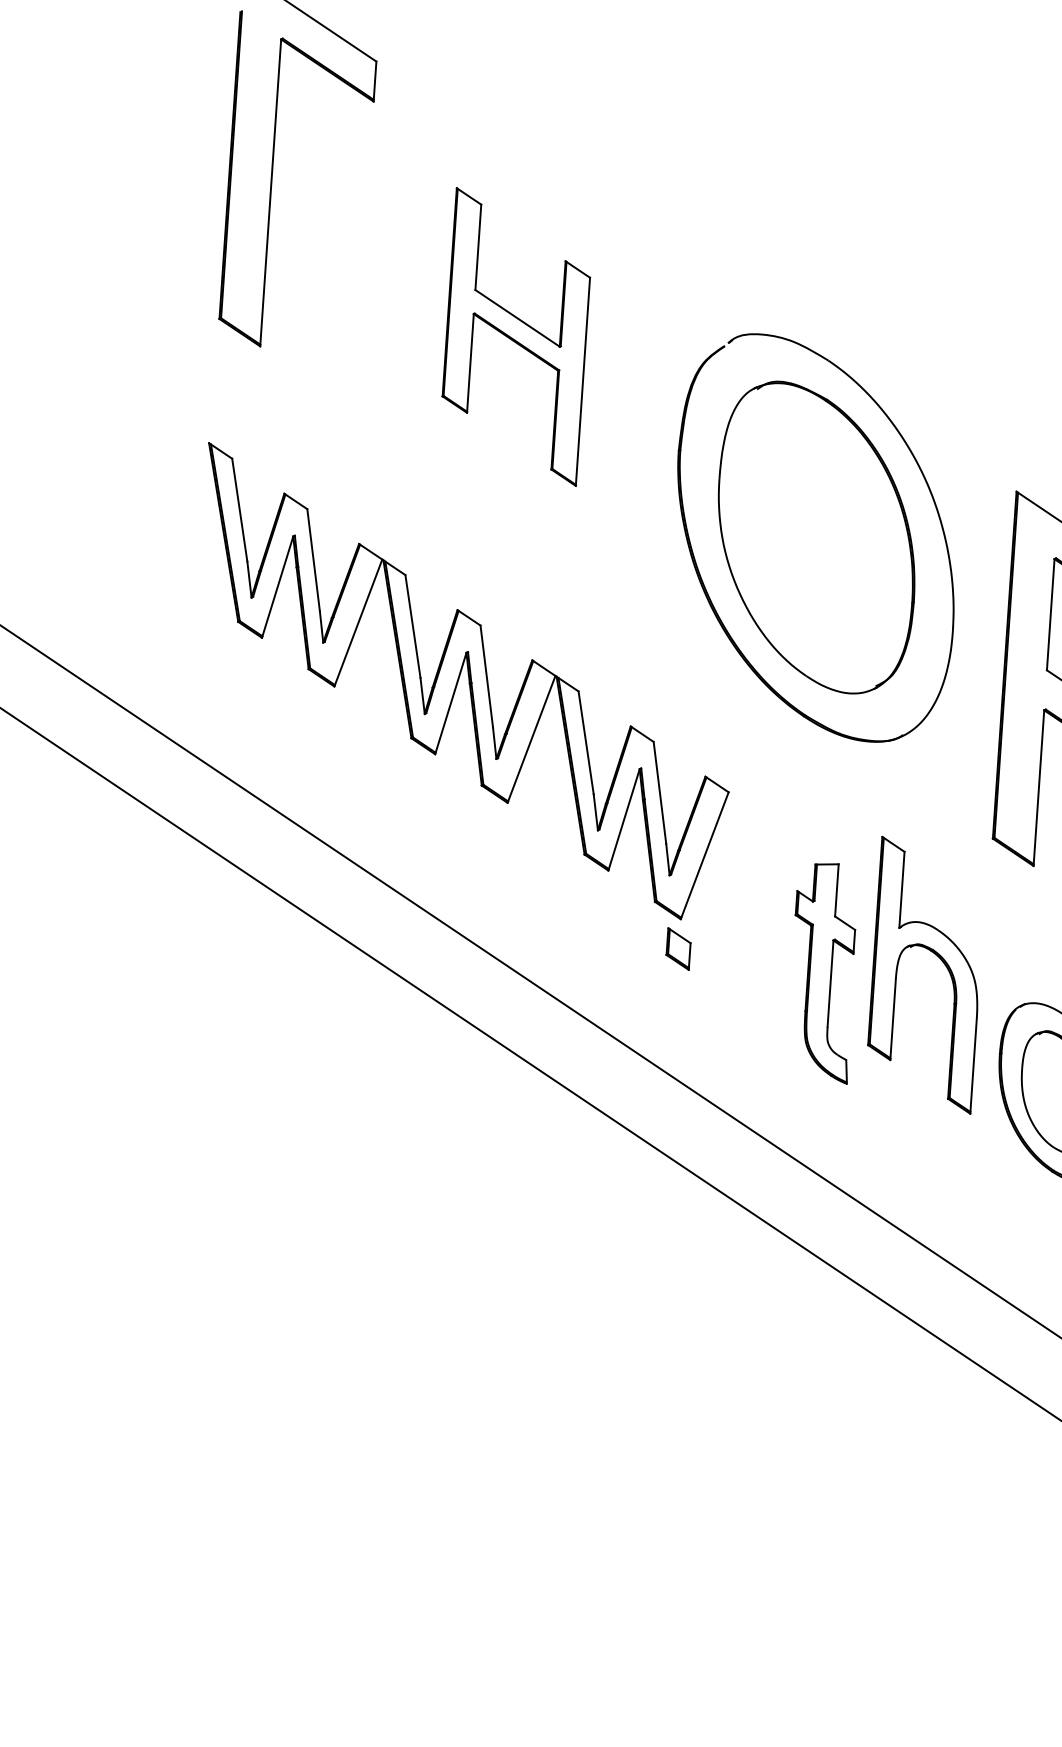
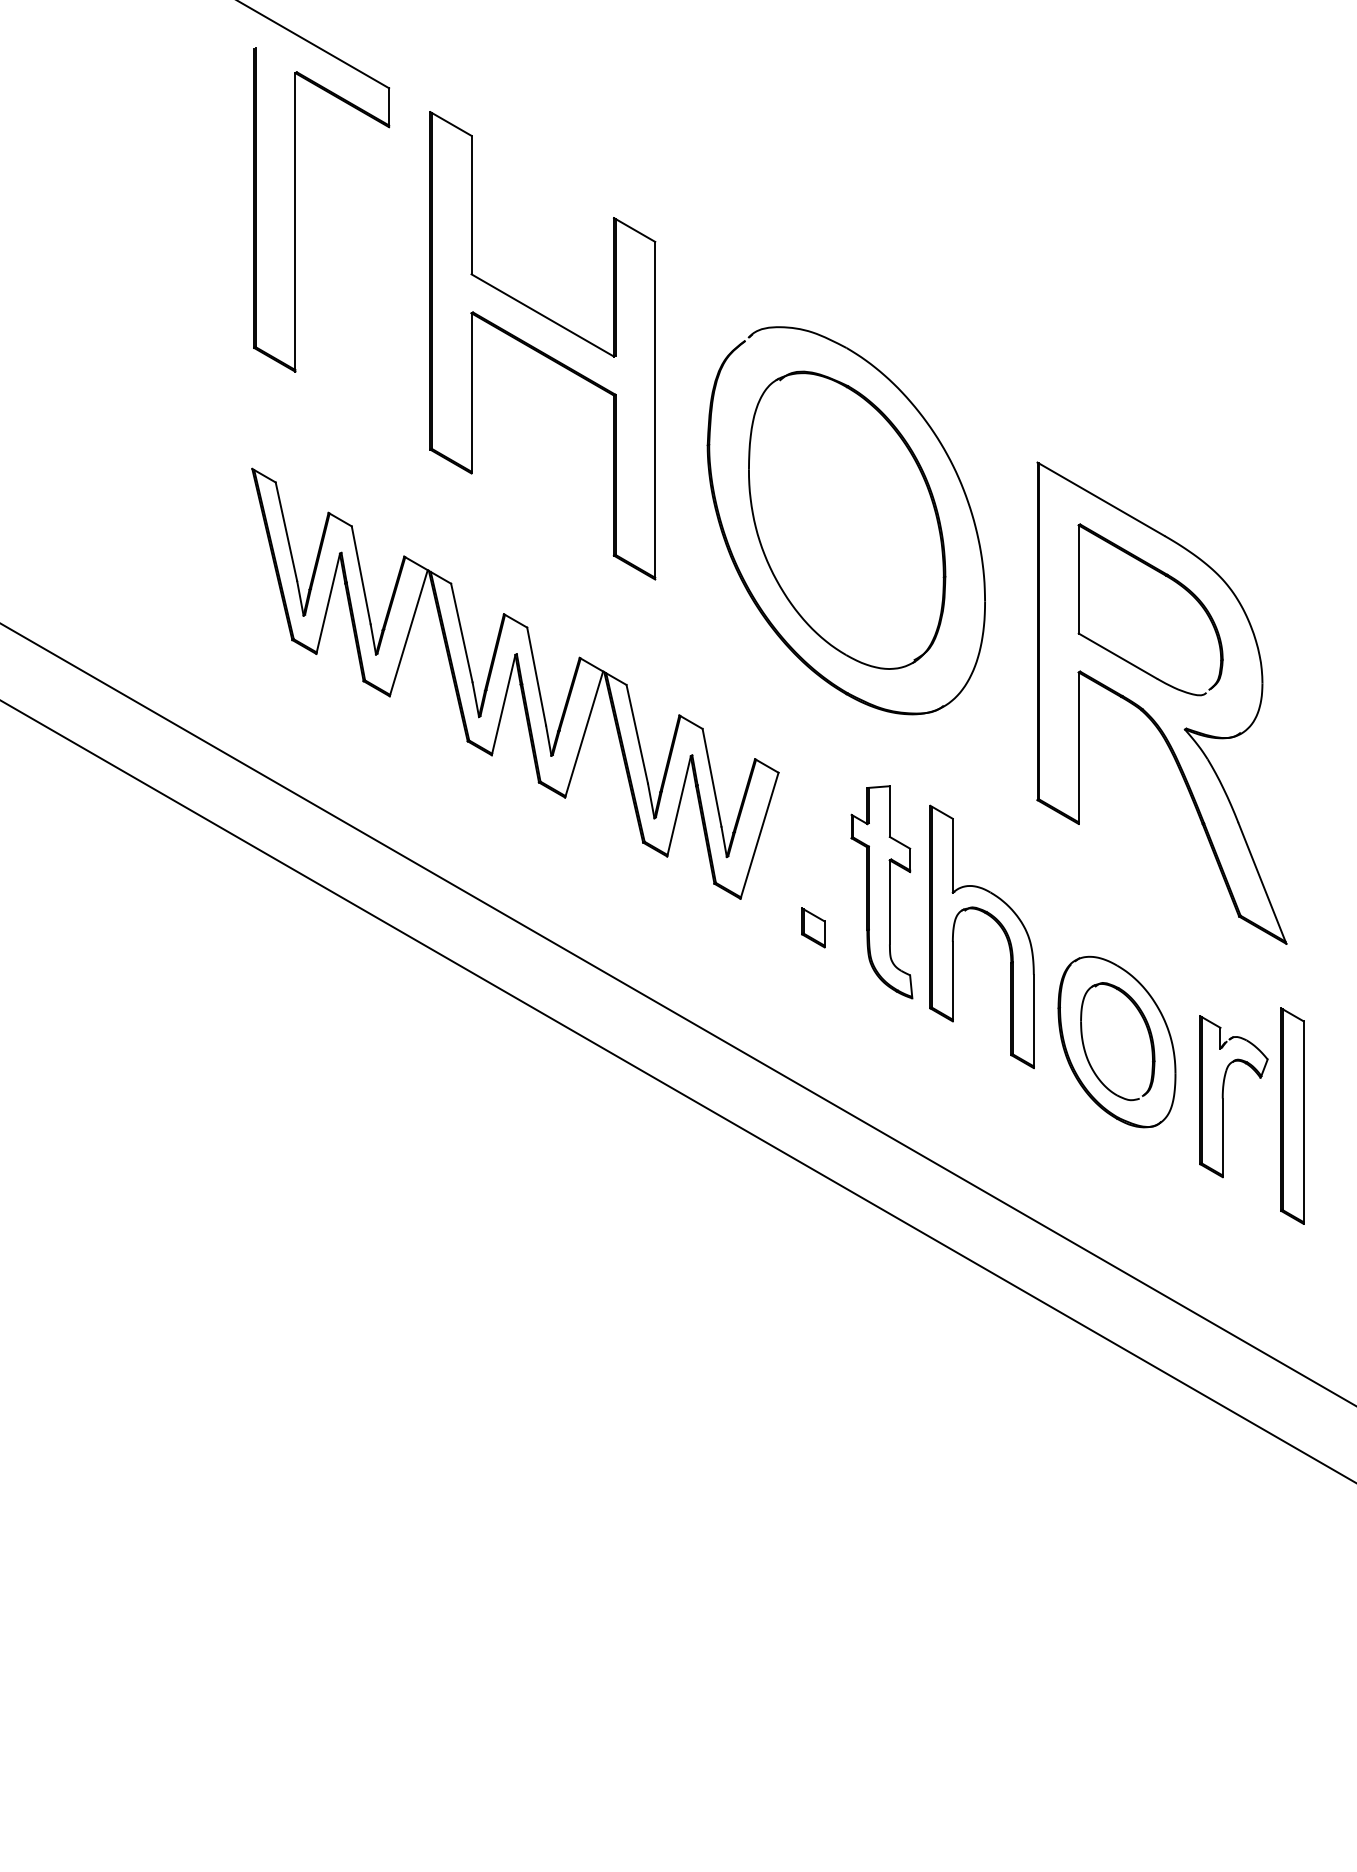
part: (515, 336) -> (542, 345), size x1.67
part: (678, 948) -> (813, 927), moved
part: (822, 972) -> (881, 892), moved

